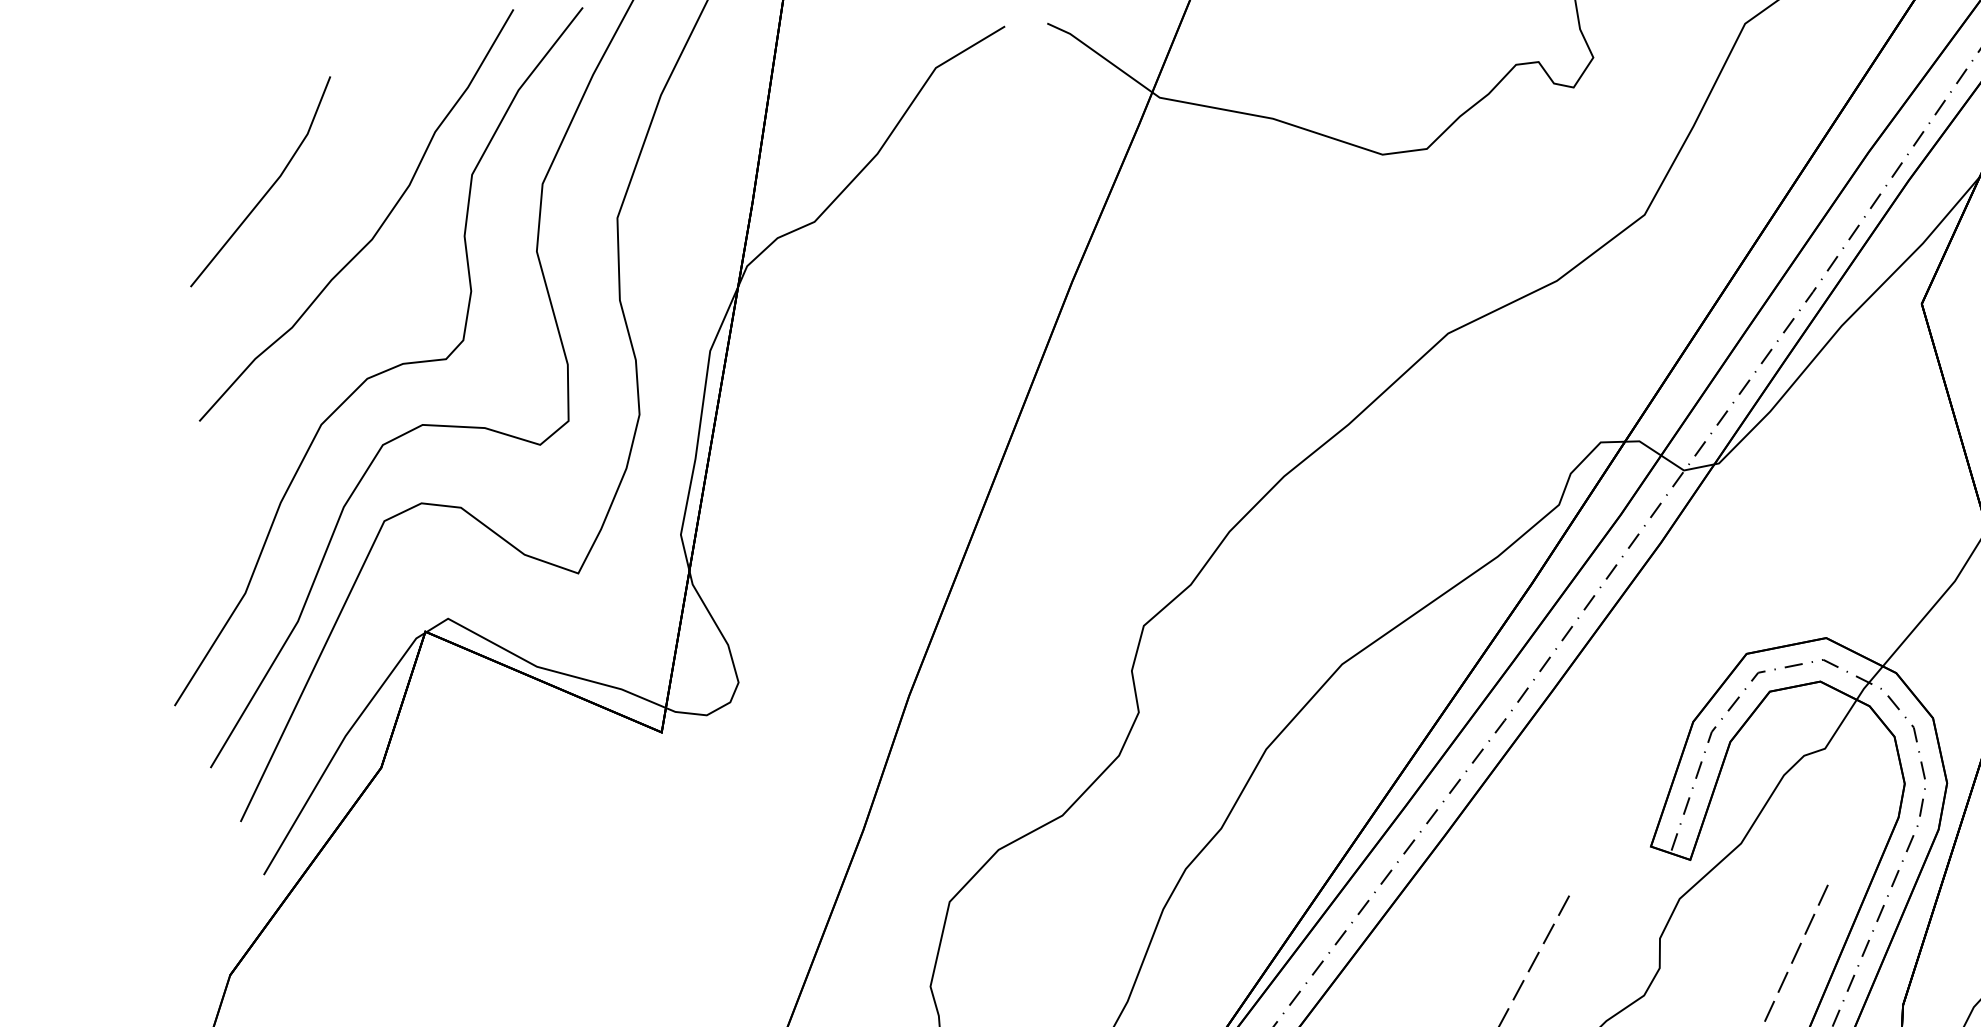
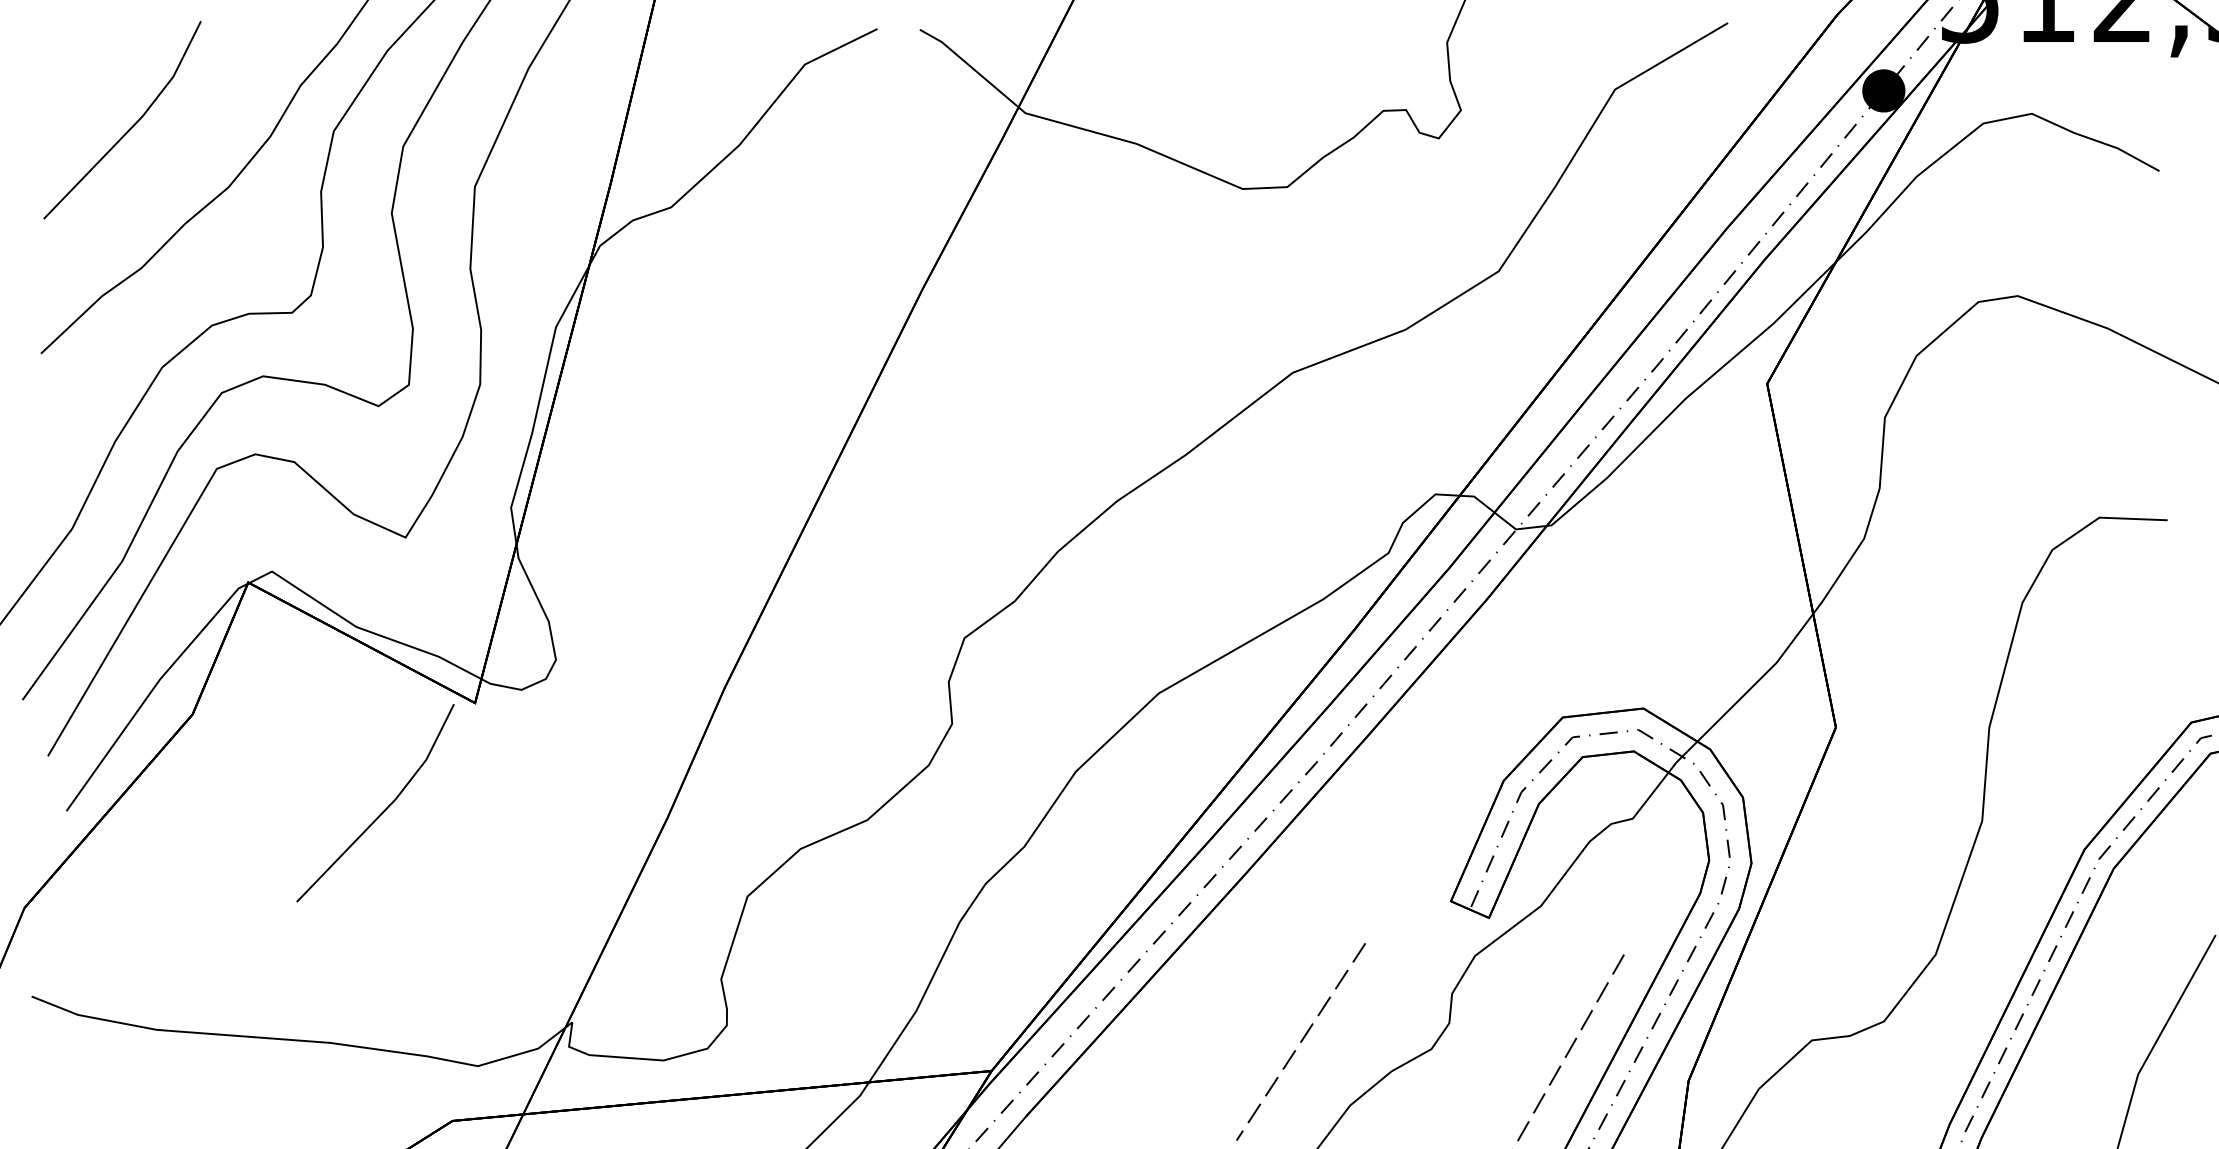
line: (579, 847) -> (383, 810), added

